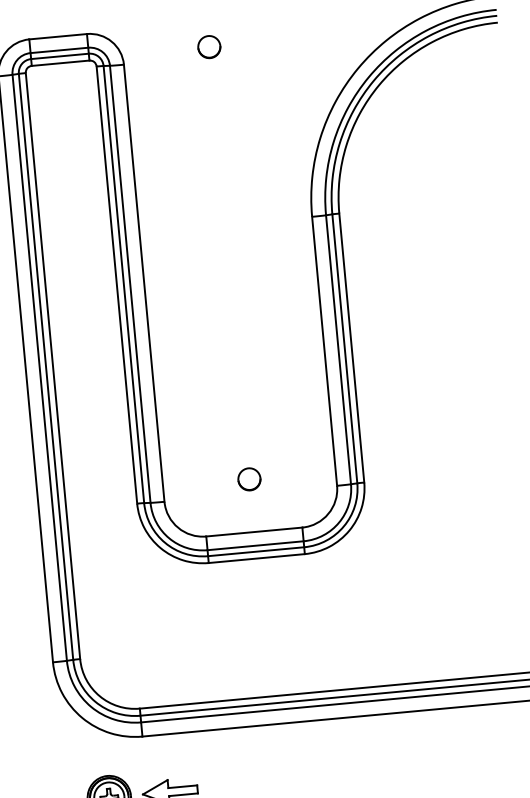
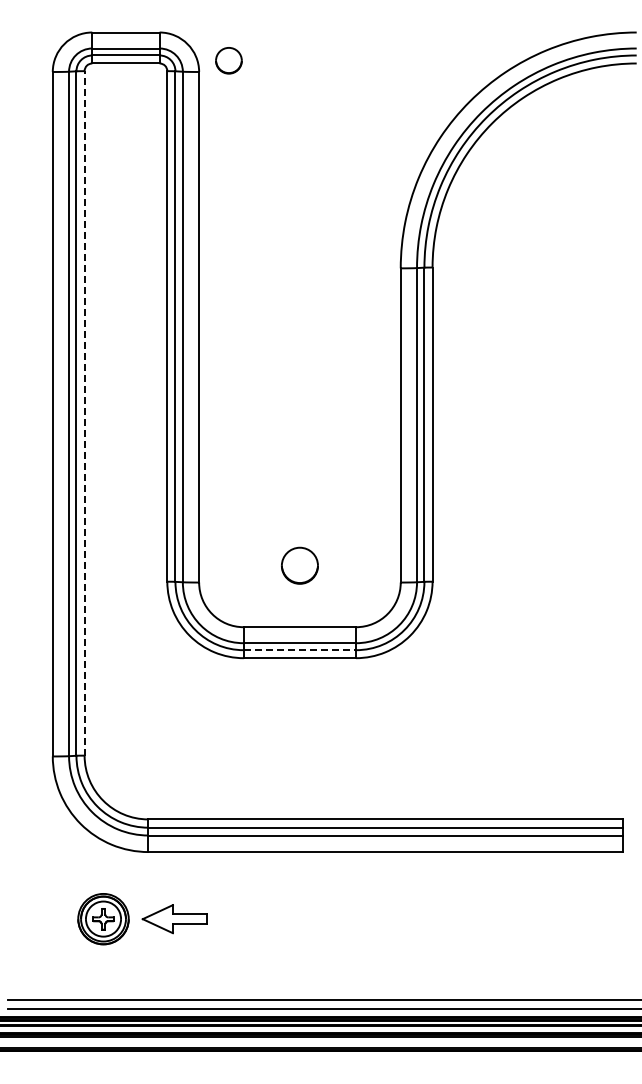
part: (208, 46) -> (228, 60), moved
line: (52, 365) -> (84, 412), solid -> dashed
part: (249, 479) -> (299, 565), size x1.4
line: (256, 551) -> (300, 650), solid -> dashed

